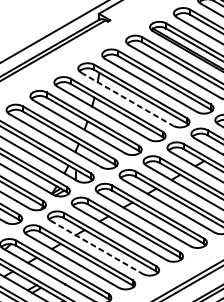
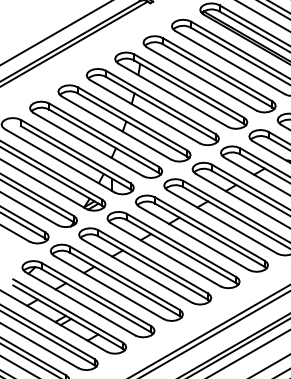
line: (127, 99) -> (173, 95), dashed -> solid
line: (97, 247) -> (137, 271), dashed -> solid

